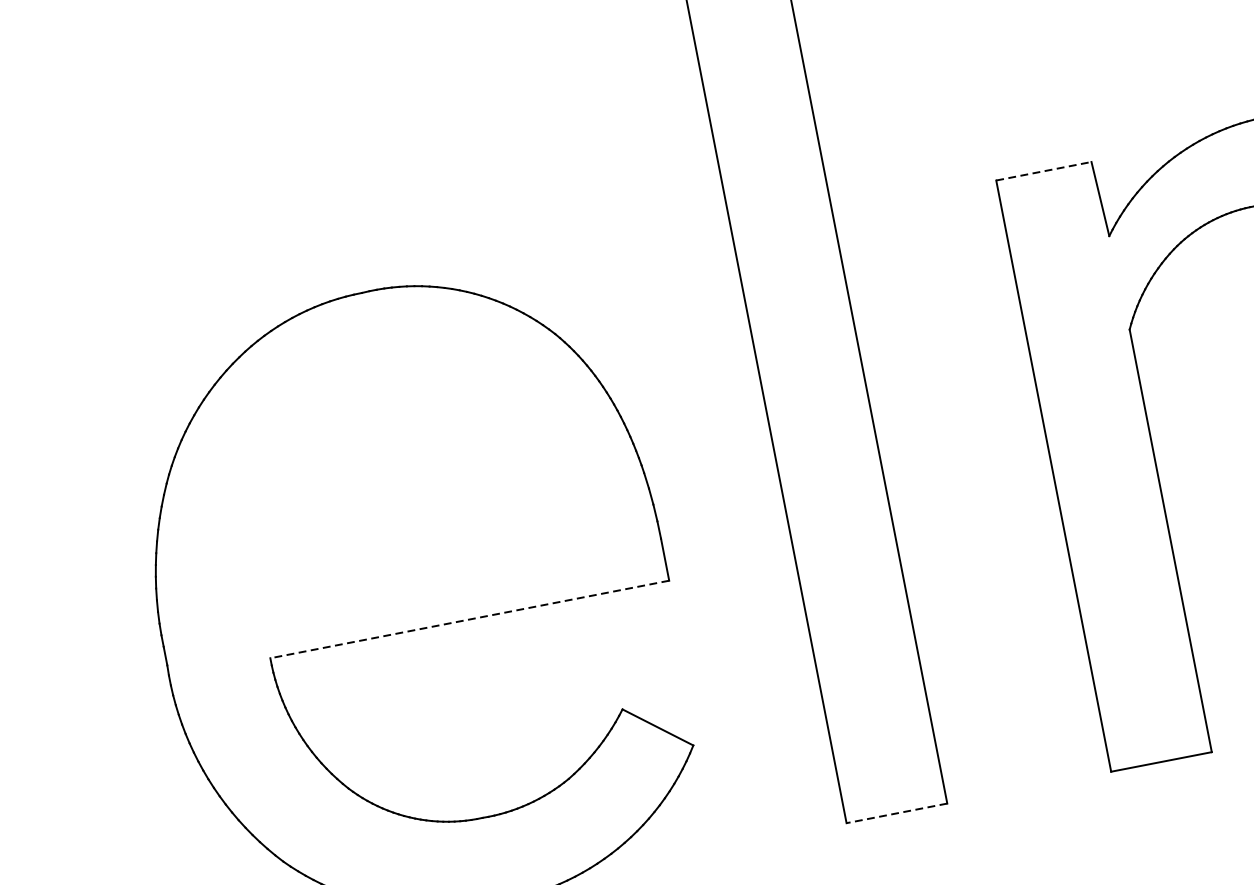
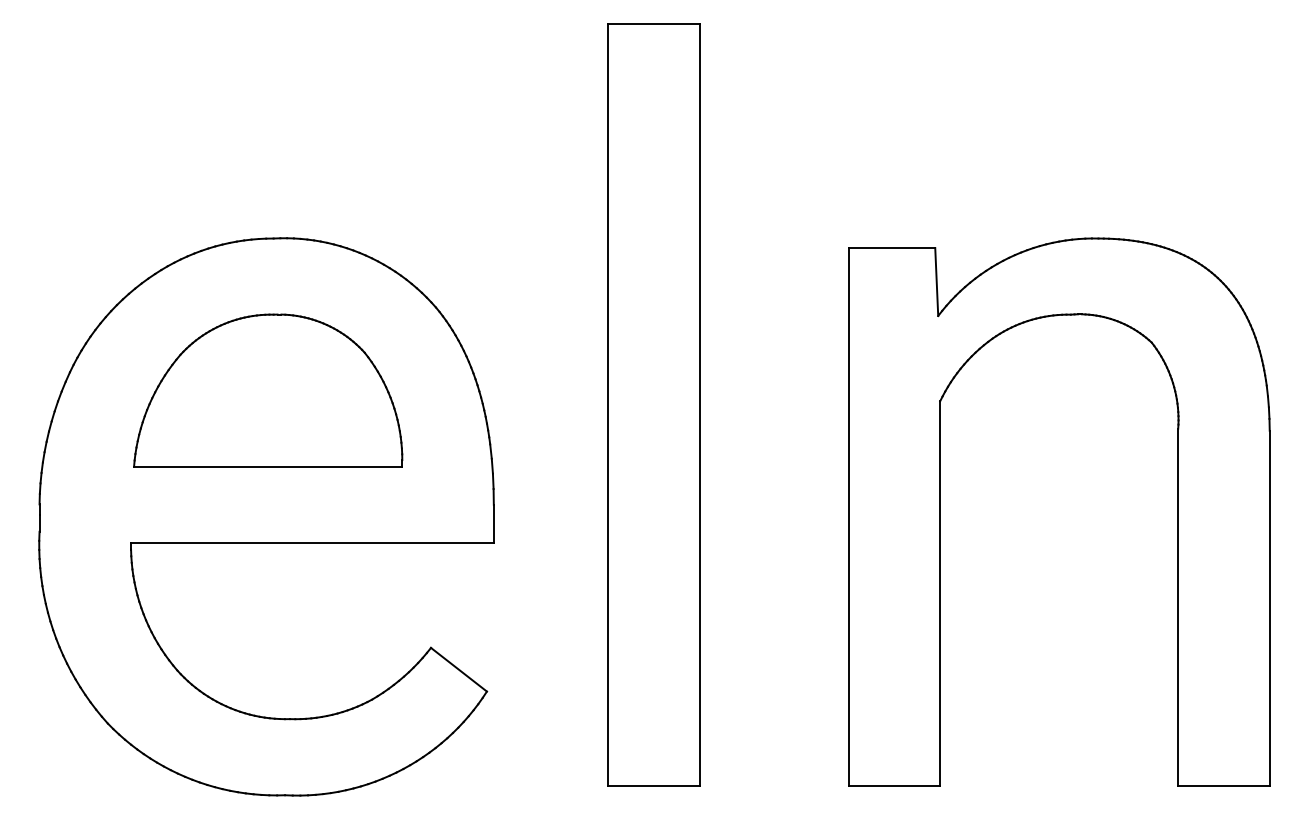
line: (1044, 171) -> (892, 248), dashed -> solid
part: (388, 461) -> (268, 390), added
line: (468, 620) -> (311, 543), dashed -> solid
line: (896, 813) -> (653, 785), dashed -> solid

